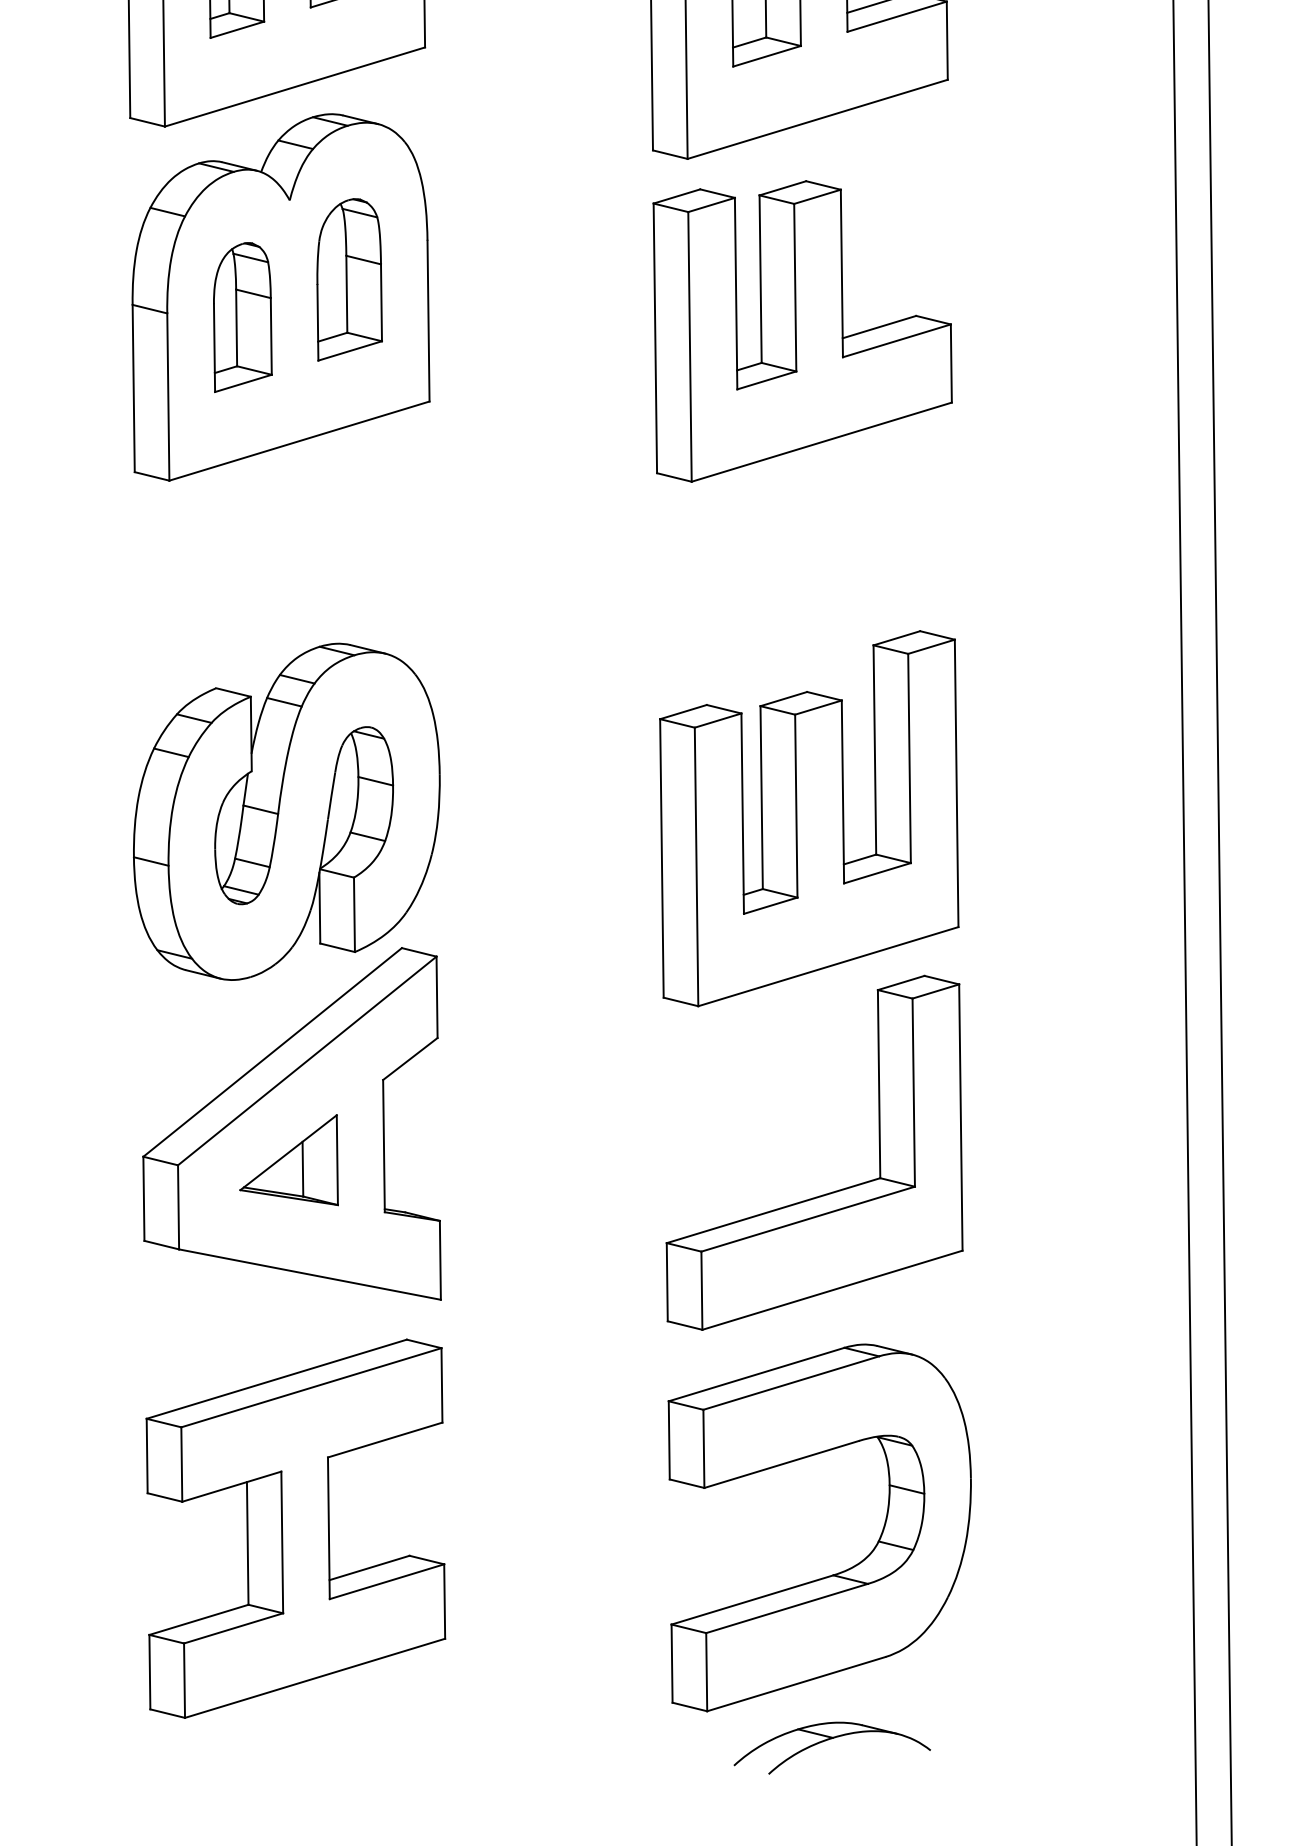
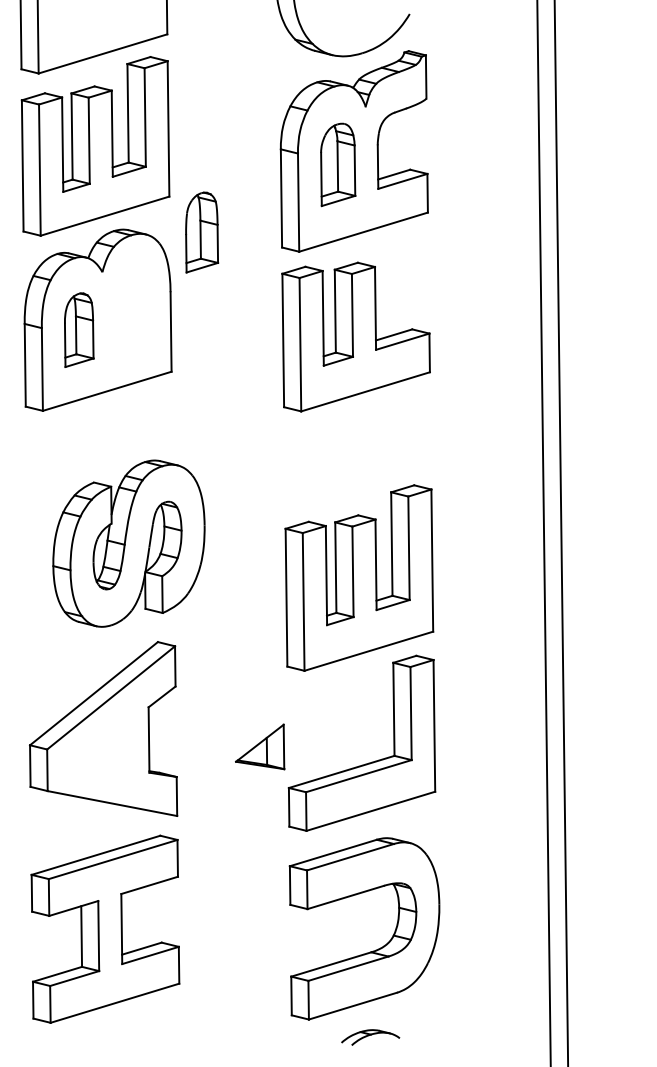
part: (350, 279) -> (202, 232), moved
part: (285, 811) -> (128, 543), moved
part: (289, 1159) -> (260, 746), moved
part: (831, 1747) -> (370, 1037), size x0.6

